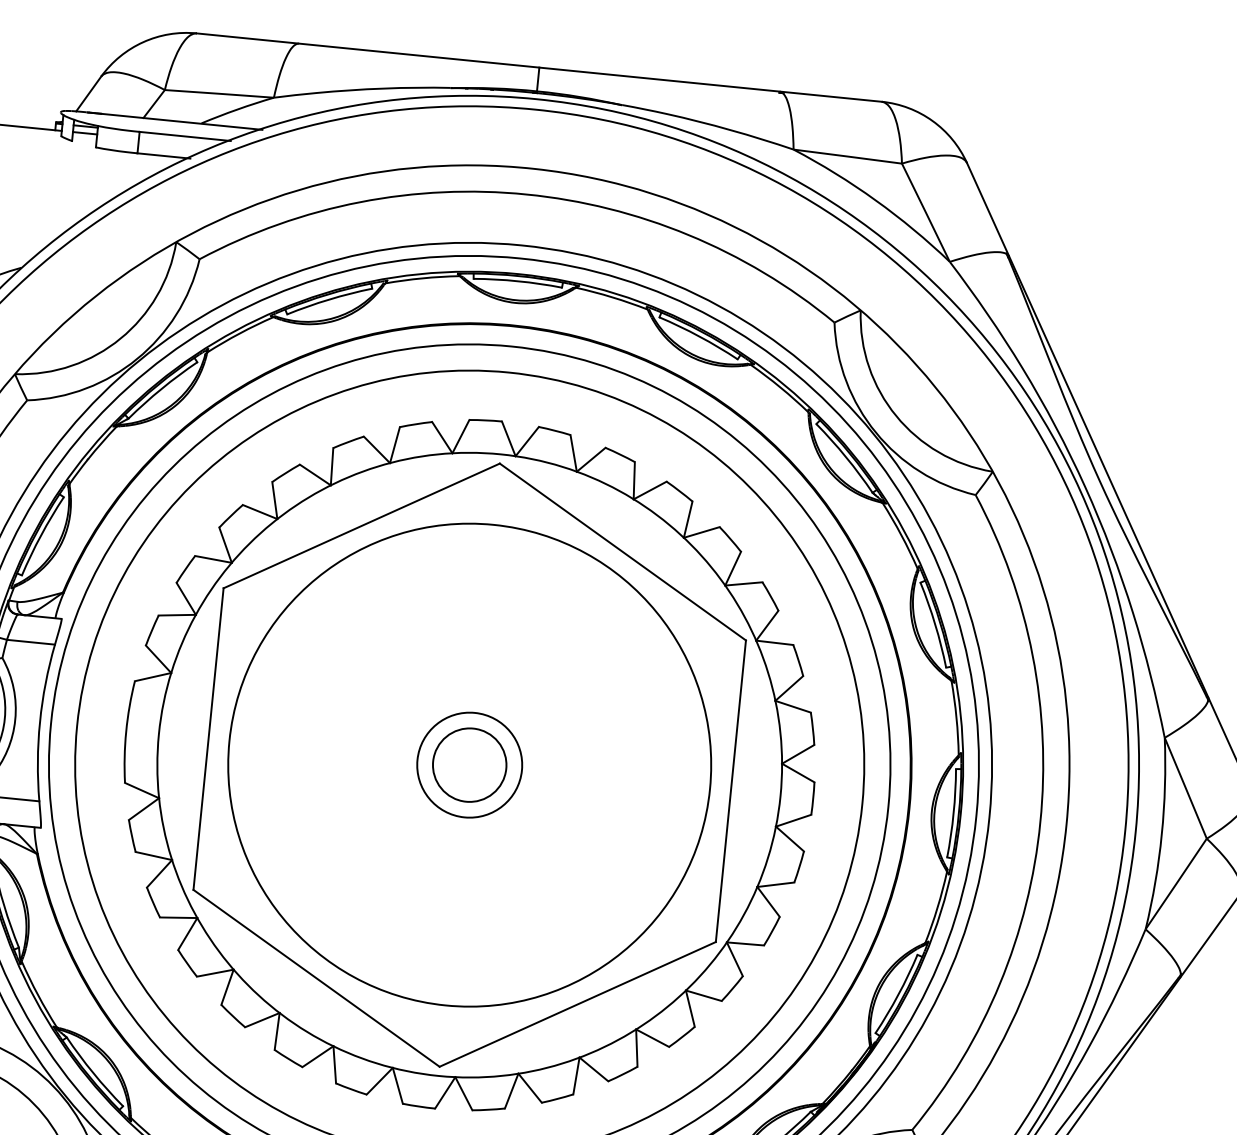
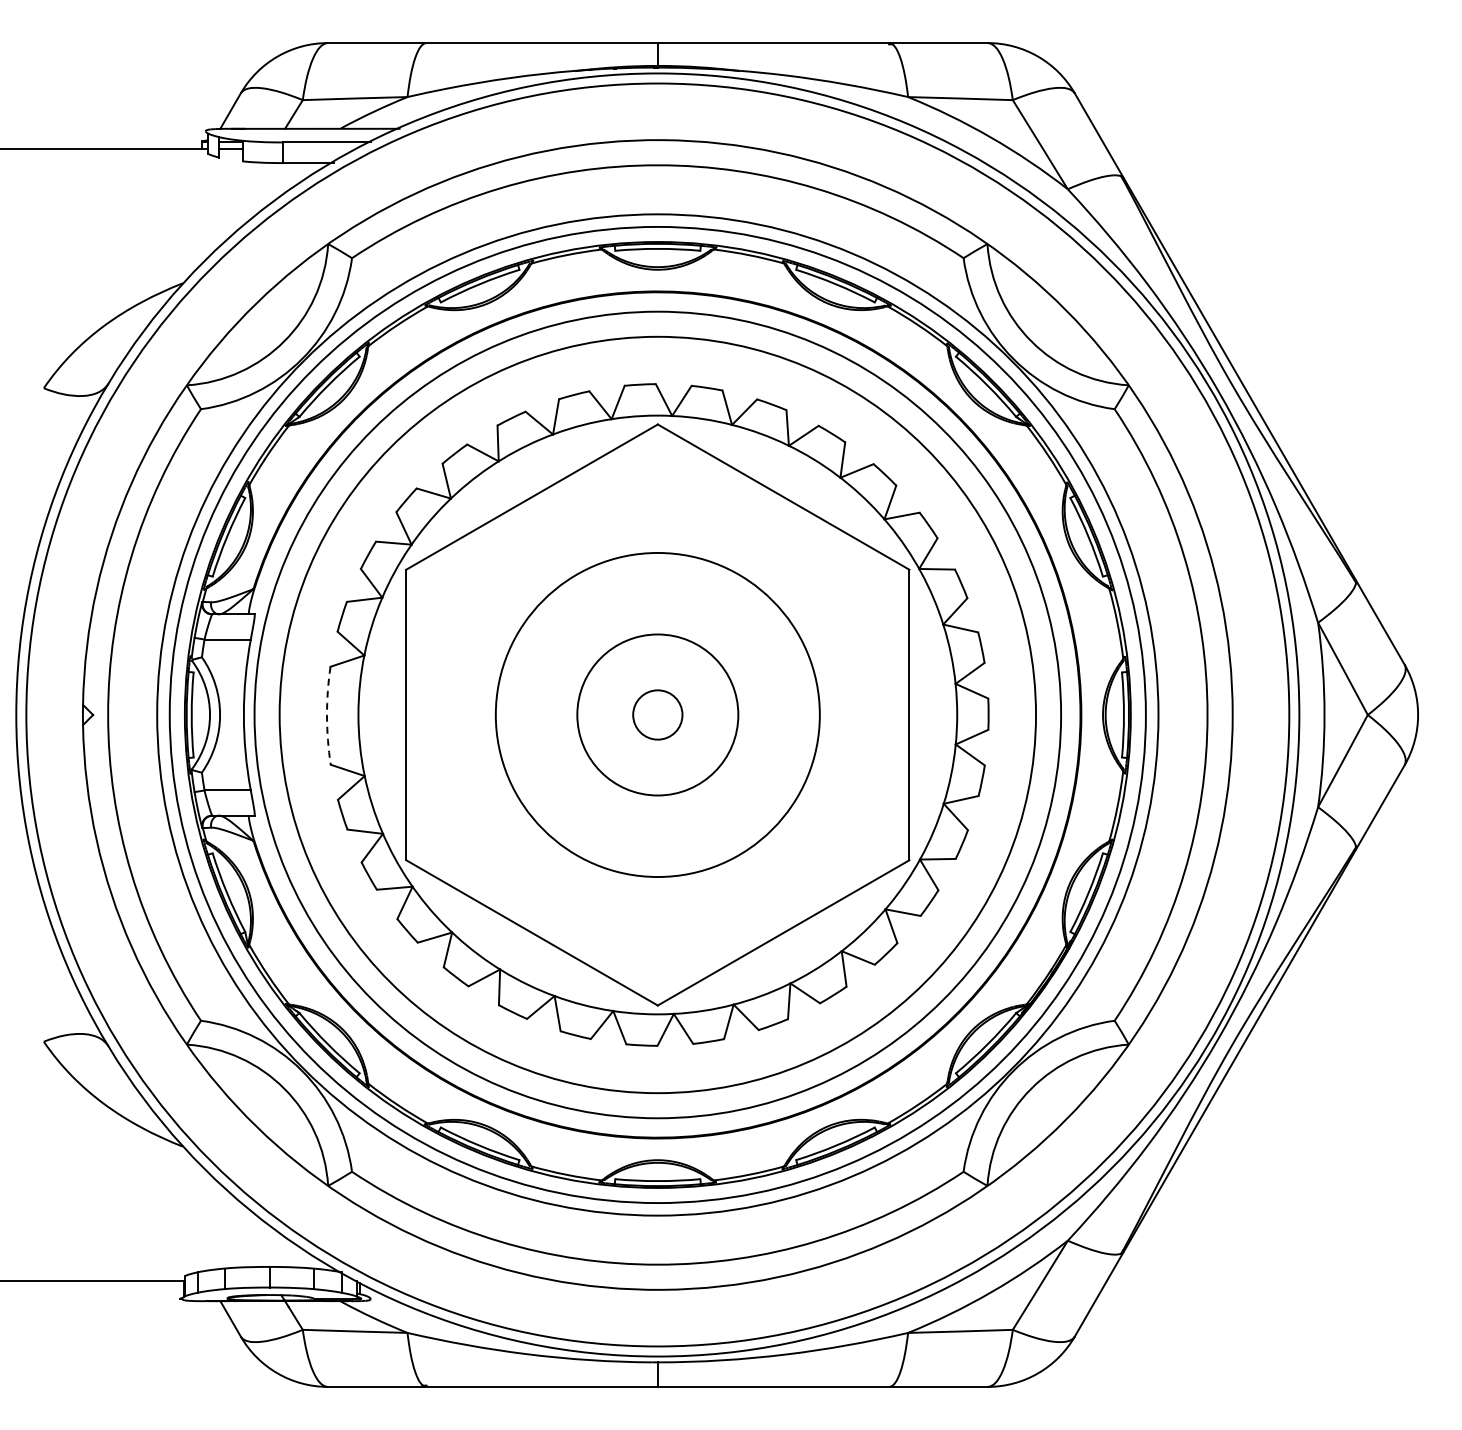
arc: (126, 731) -> (327, 715), solid -> dashed
circle: (469, 764) -> (657, 714), size x0.7
circle: (469, 764) -> (657, 714), size x0.7
circle: (469, 764) -> (657, 714), size x1.6

